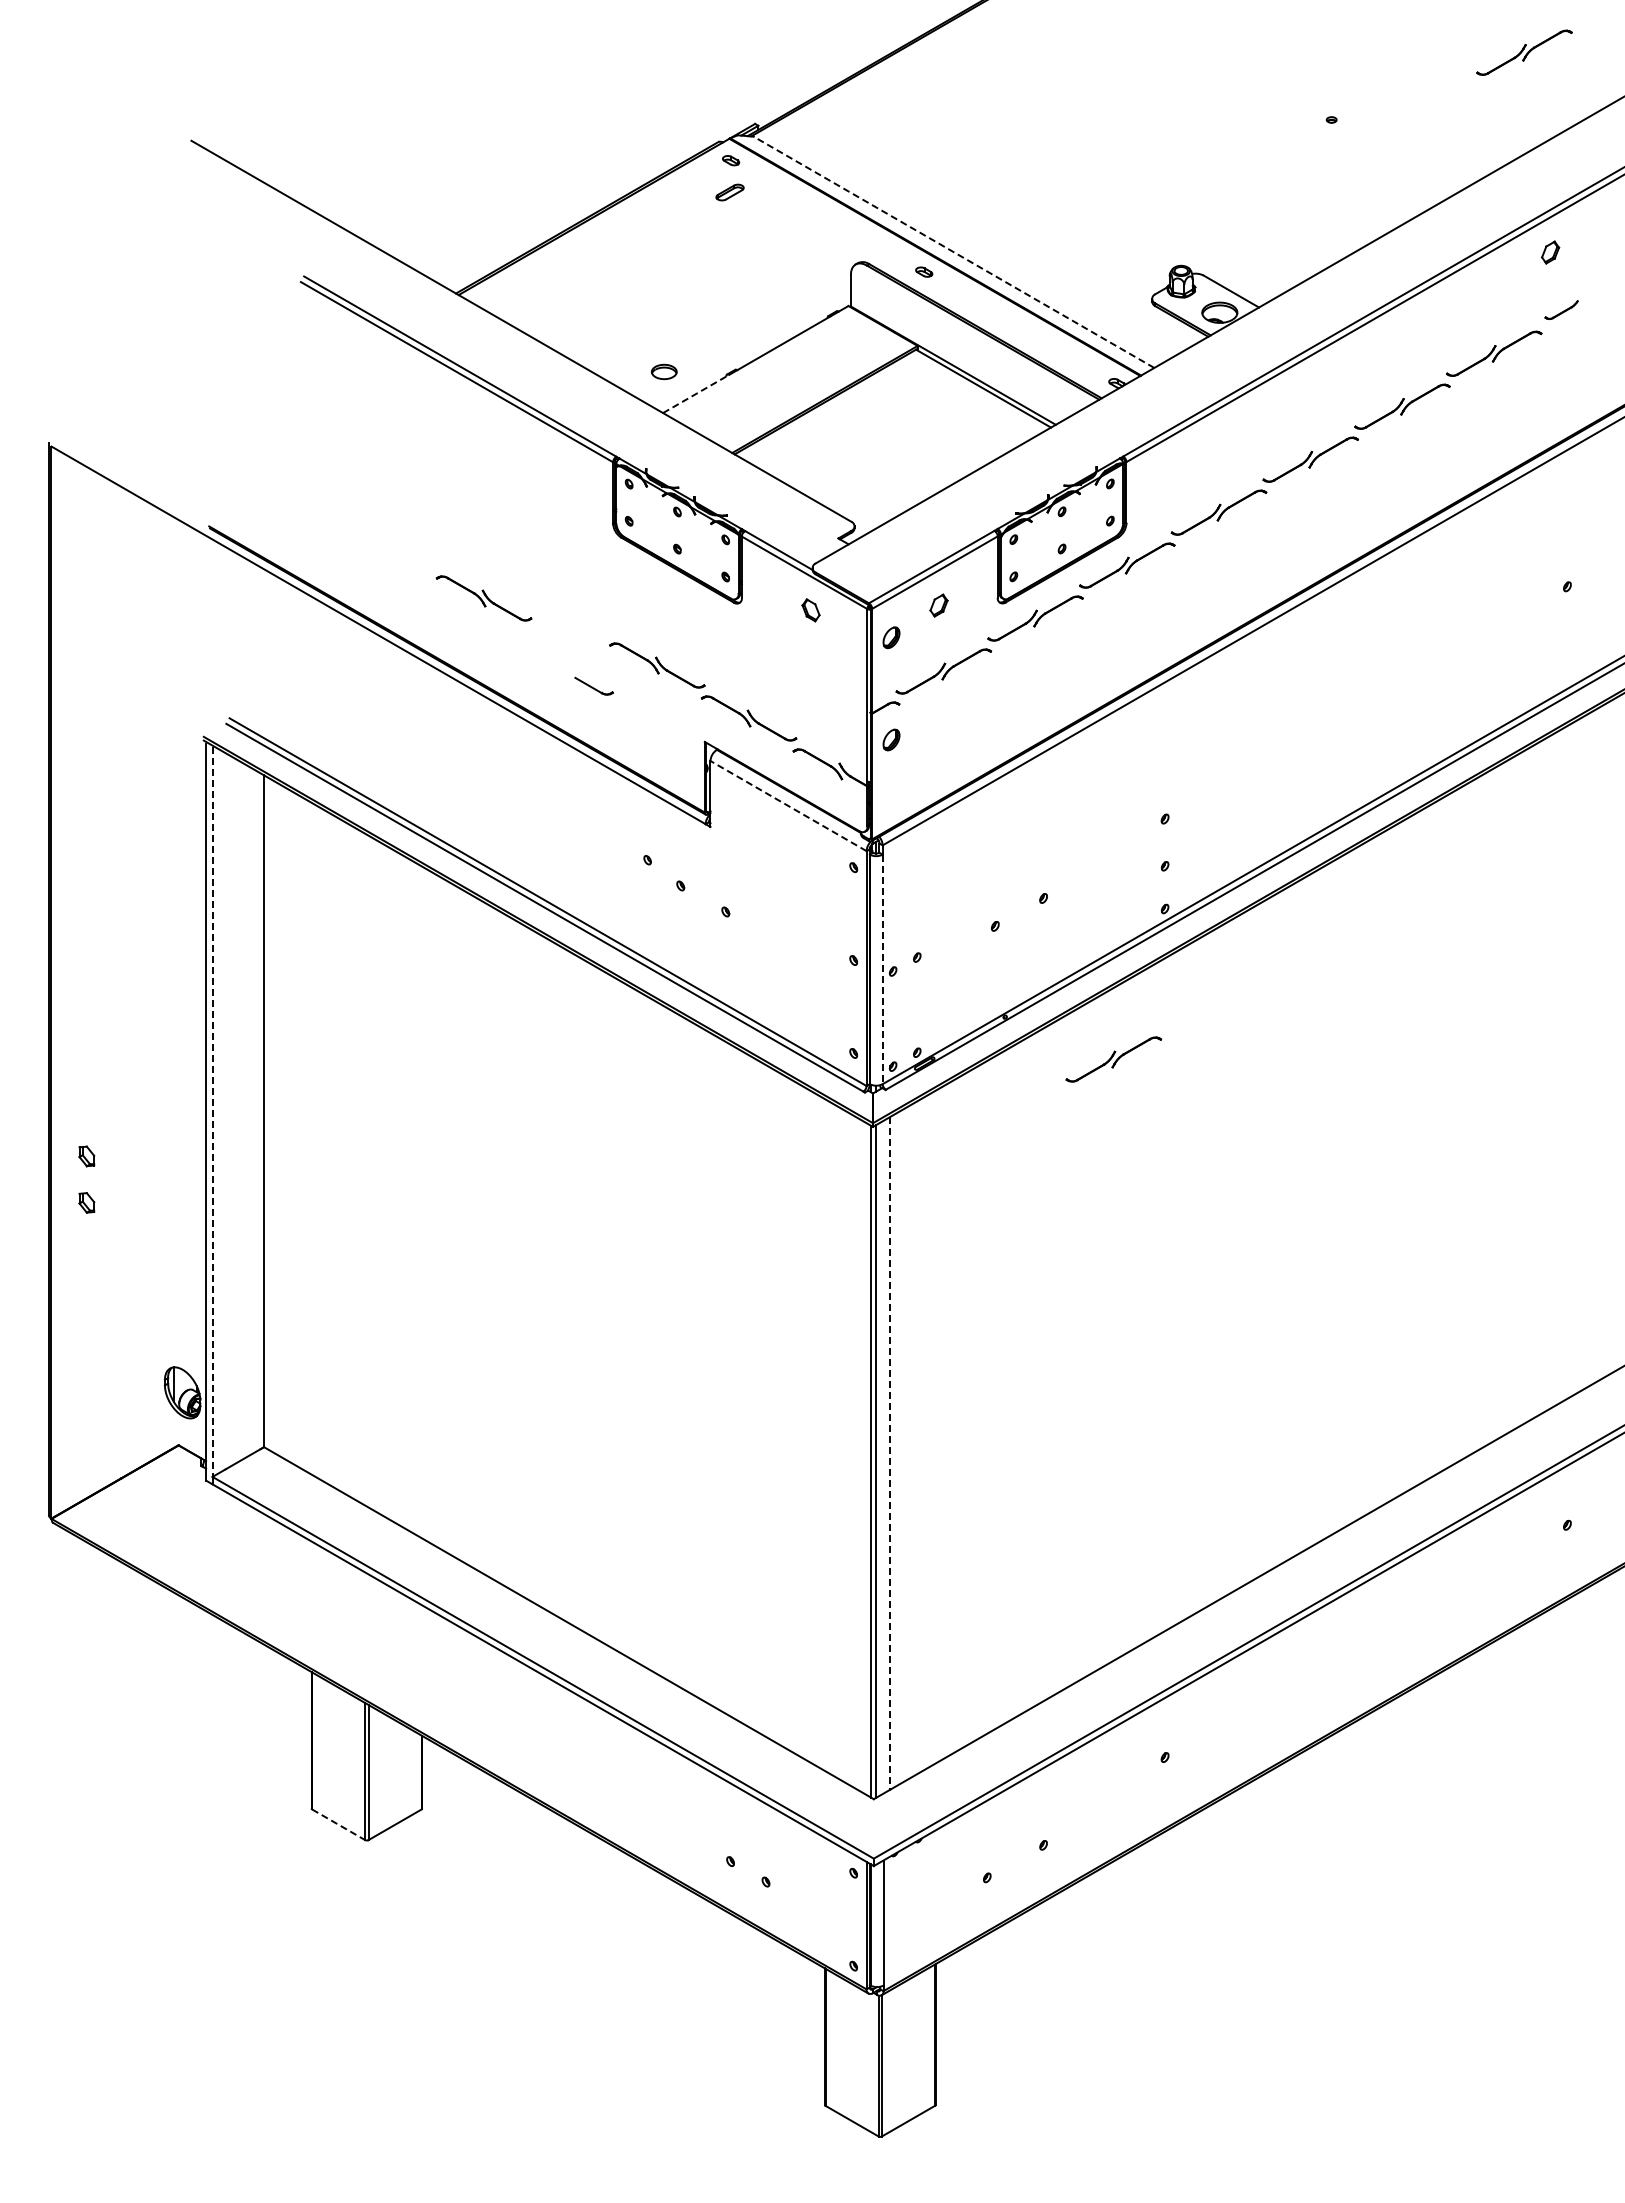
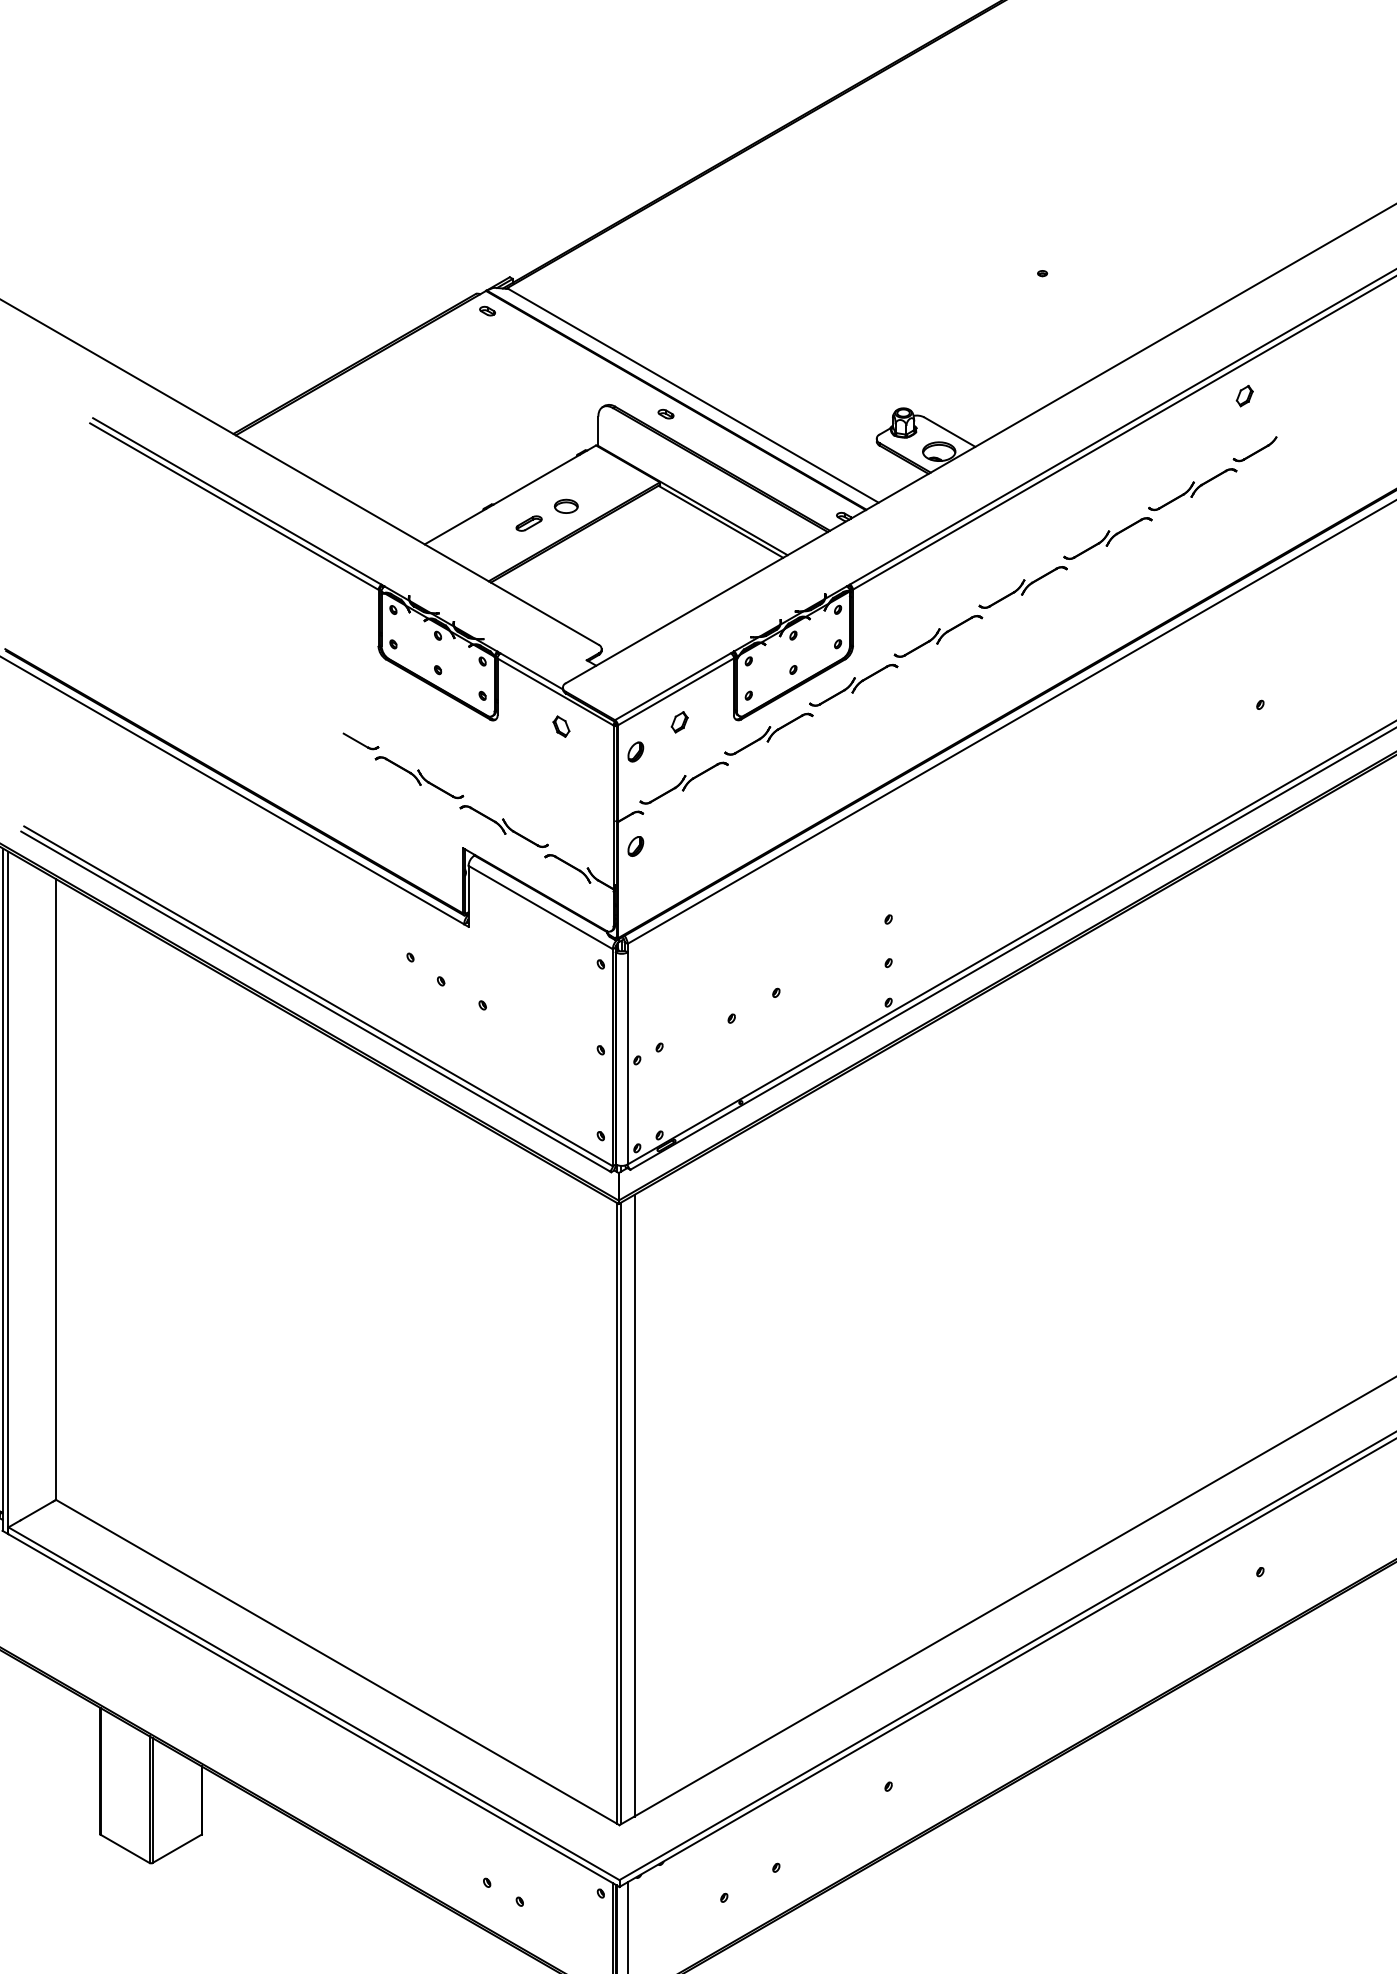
part: (1524, 52) -> (1220, 211), removed
part: (729, 192) -> (528, 523), moved
line: (953, 252) -> (693, 396), dashed -> solid
part: (1561, 309) -> (1254, 448), size x1.43
part: (664, 371) -> (566, 505), moved
line: (696, 393) -> (455, 526), dashed -> solid
part: (483, 598) -> (258, 715), removed
part: (593, 685) -> (360, 740), moved
line: (788, 805) -> (540, 907), dashed -> solid
line: (882, 969) -> (627, 1058), dashed -> solid
part: (1113, 1059) -> (840, 1141), removed
line: (212, 1116) -> (8, 1194), dashed -> solid
line: (890, 1453) -> (634, 1505), dashed -> solid
line: (338, 1824) -> (124, 1848), dashed -> solid

